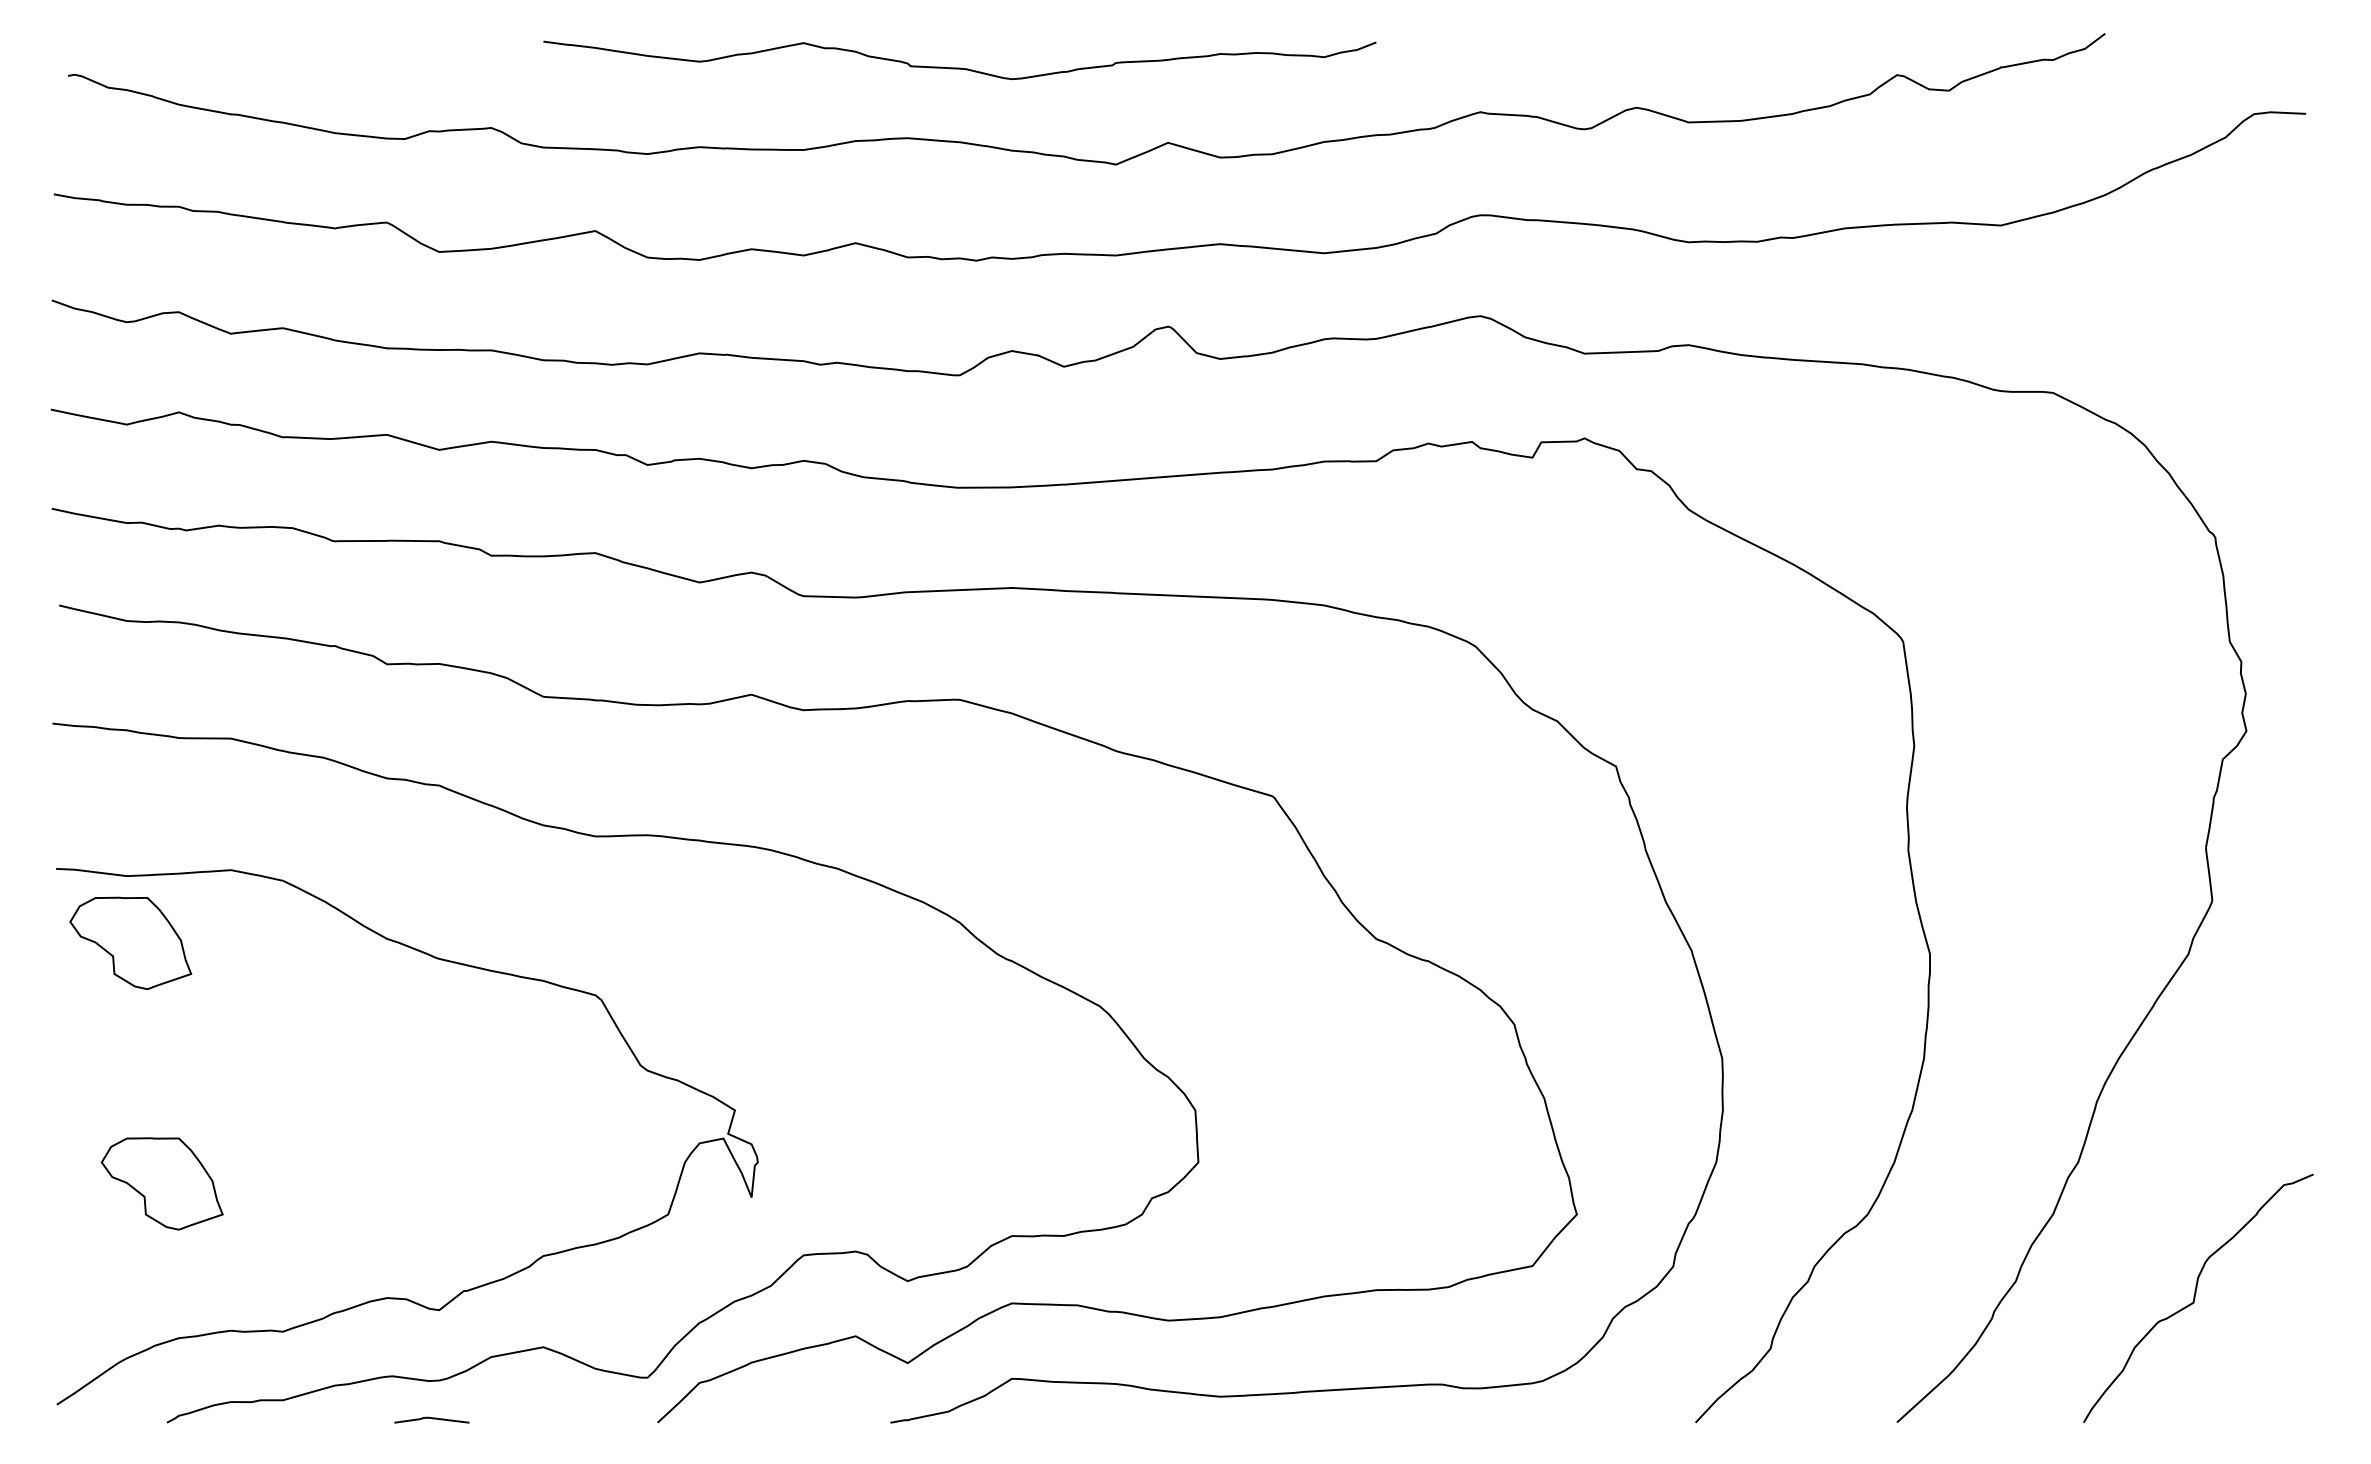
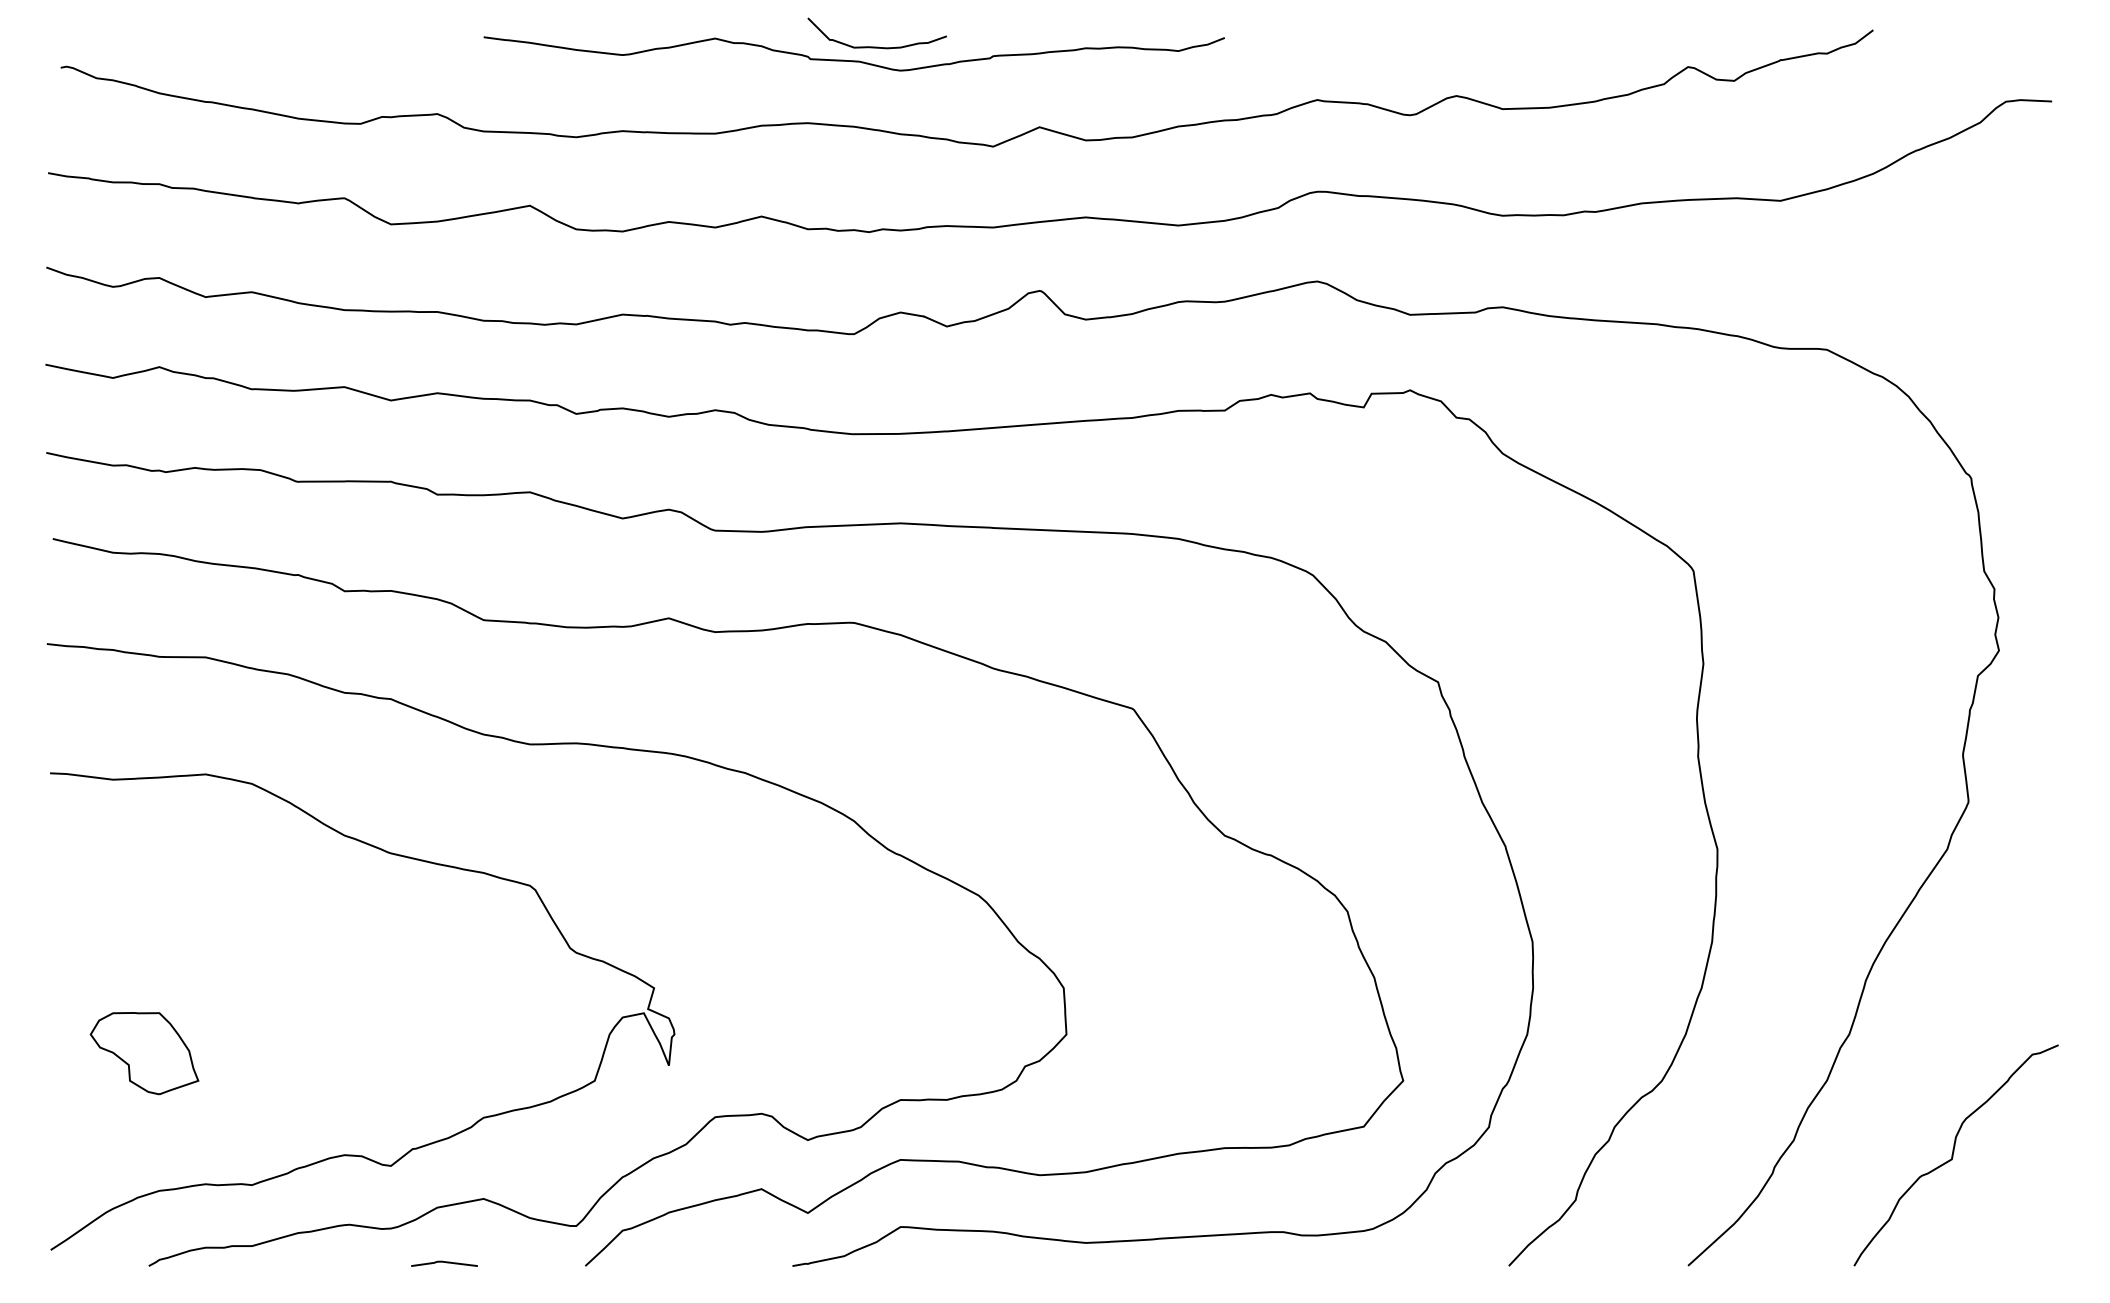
curve: (984, 52) -> (876, 46), added
part: (130, 943) -> (116, 839), removed
line: (431, 1418) -> (444, 1262), moved

